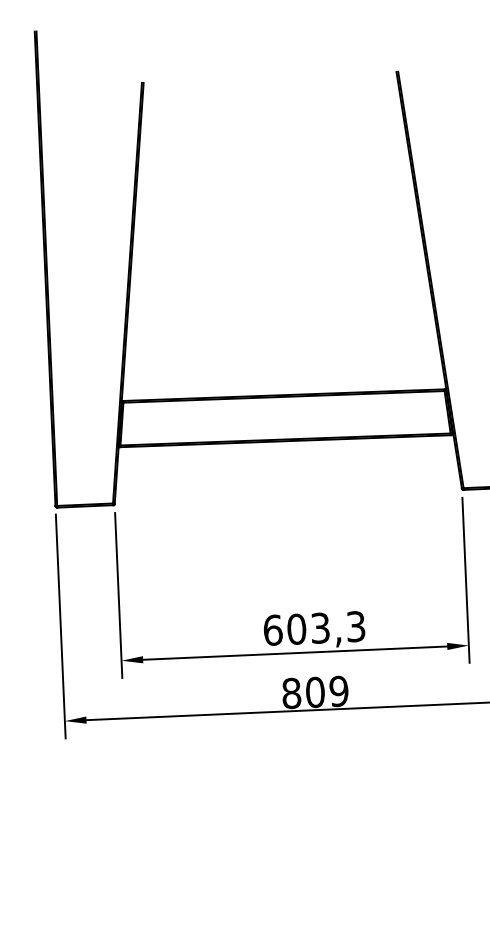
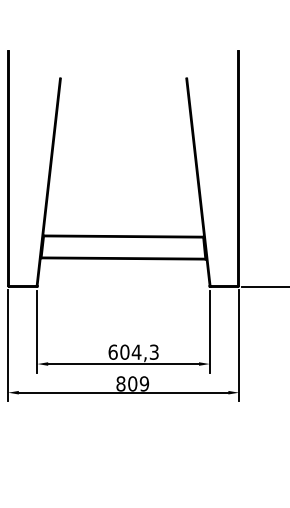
text: (320, 626) -> (136, 351), 603,3 -> 604,3

